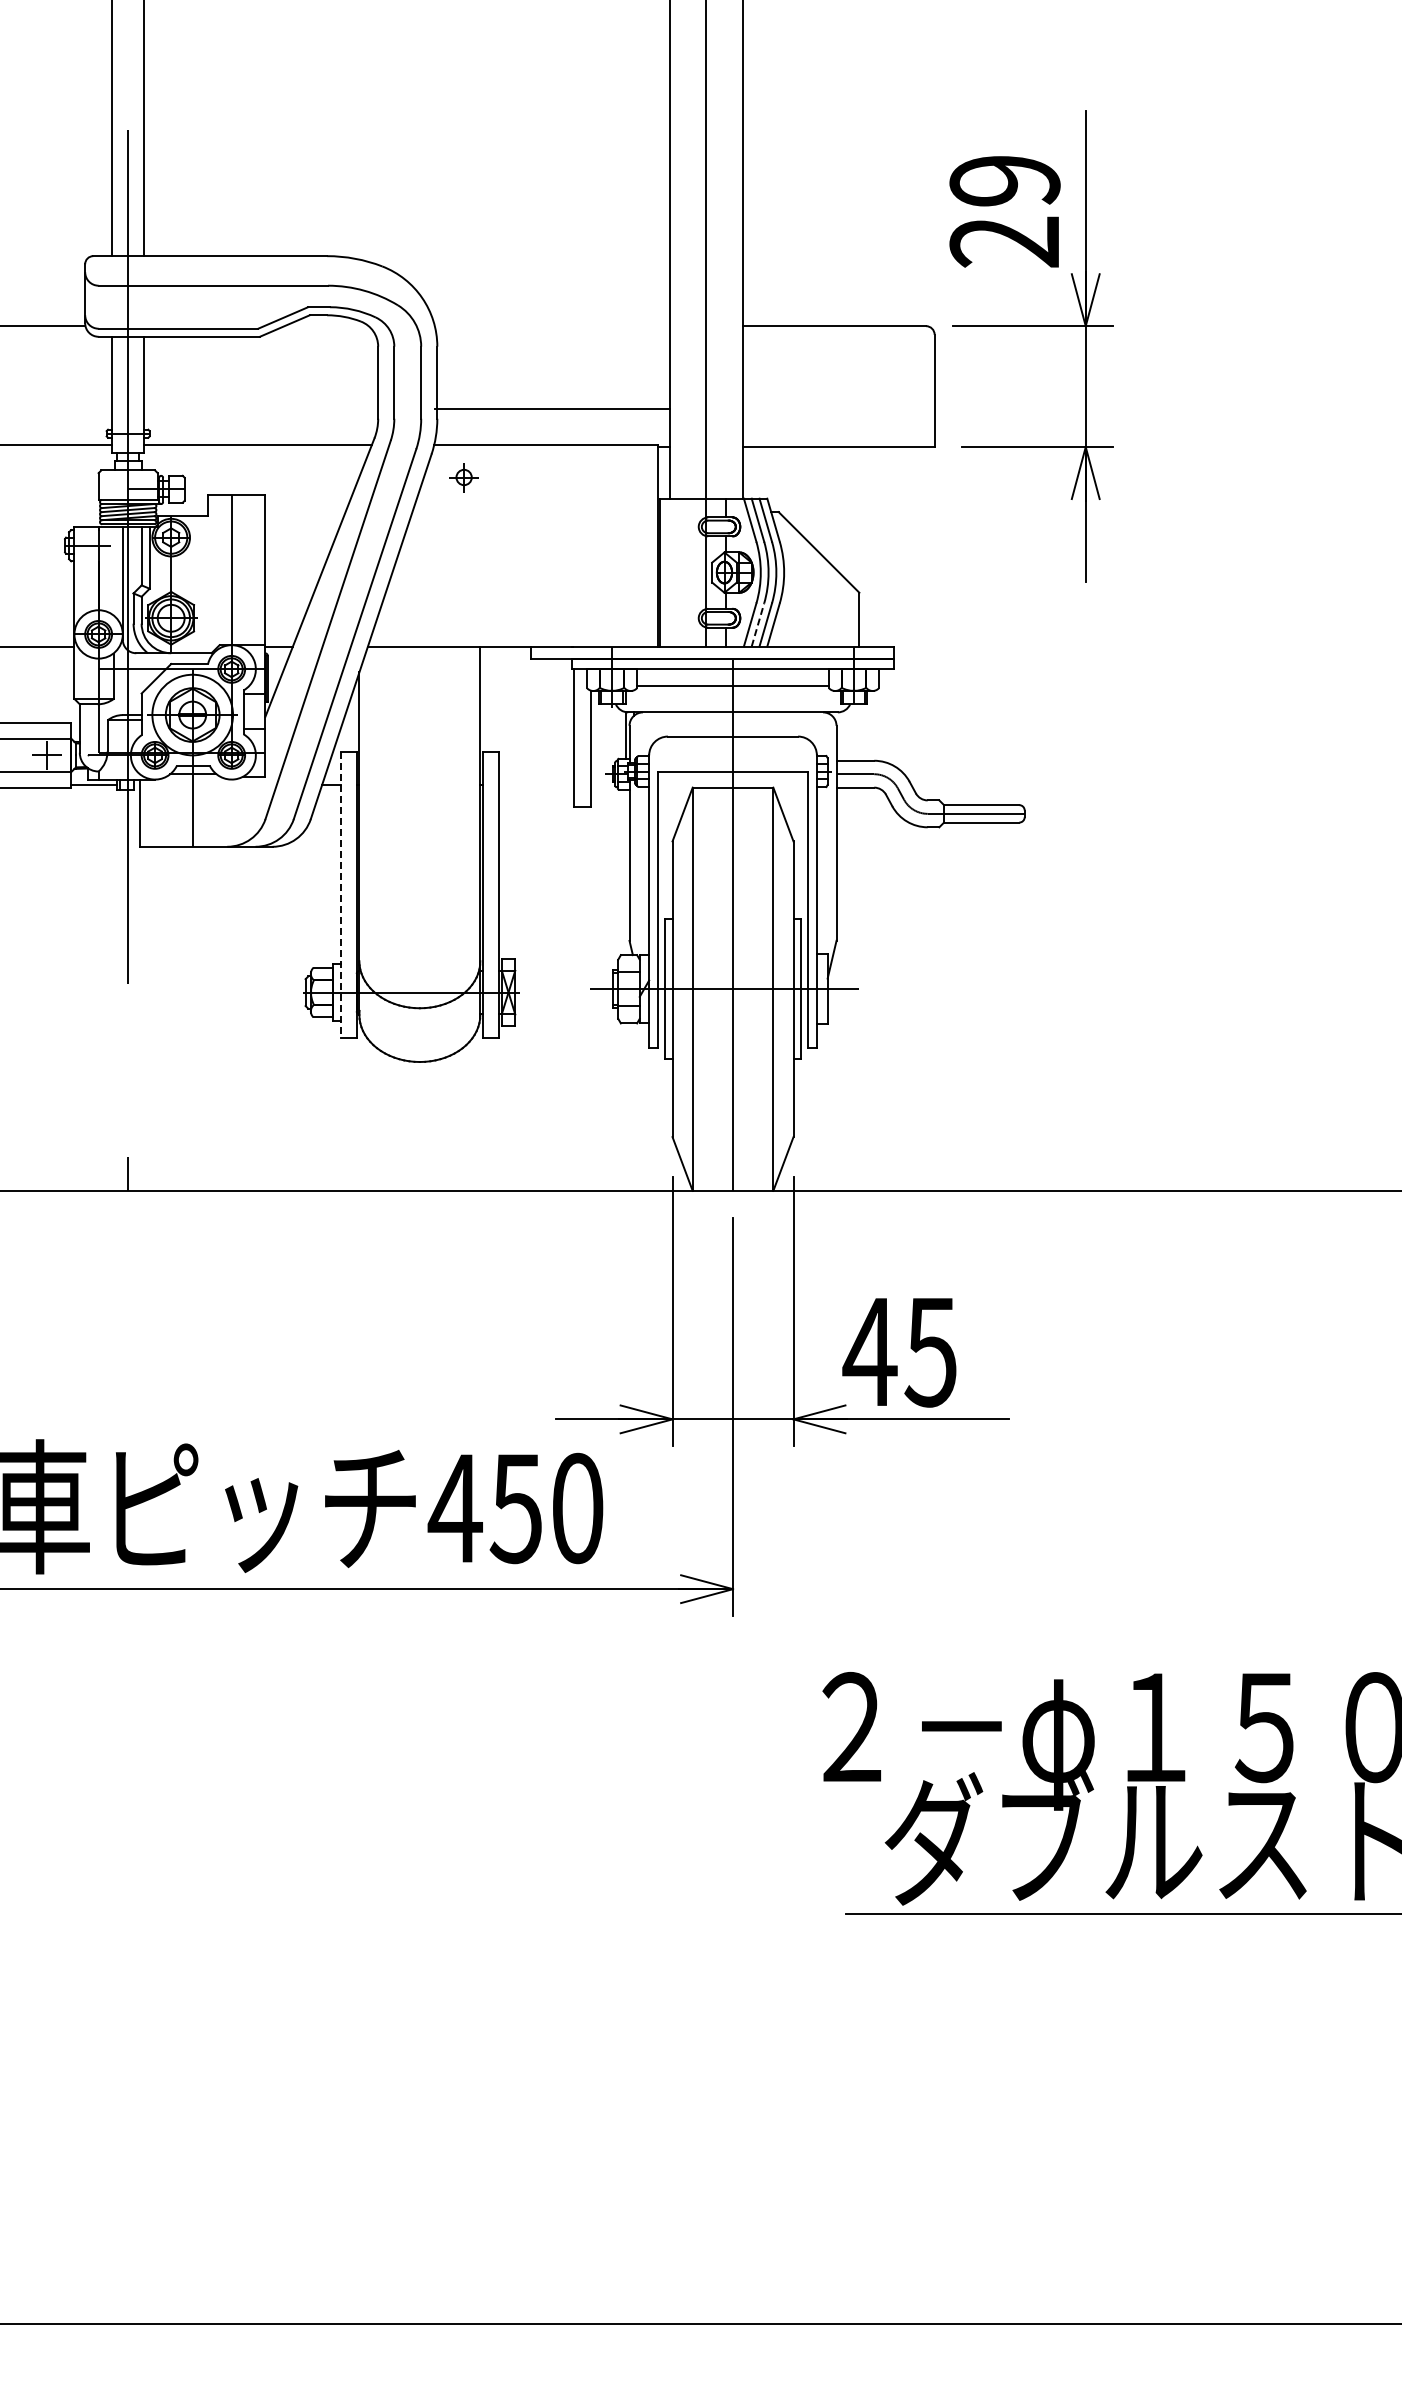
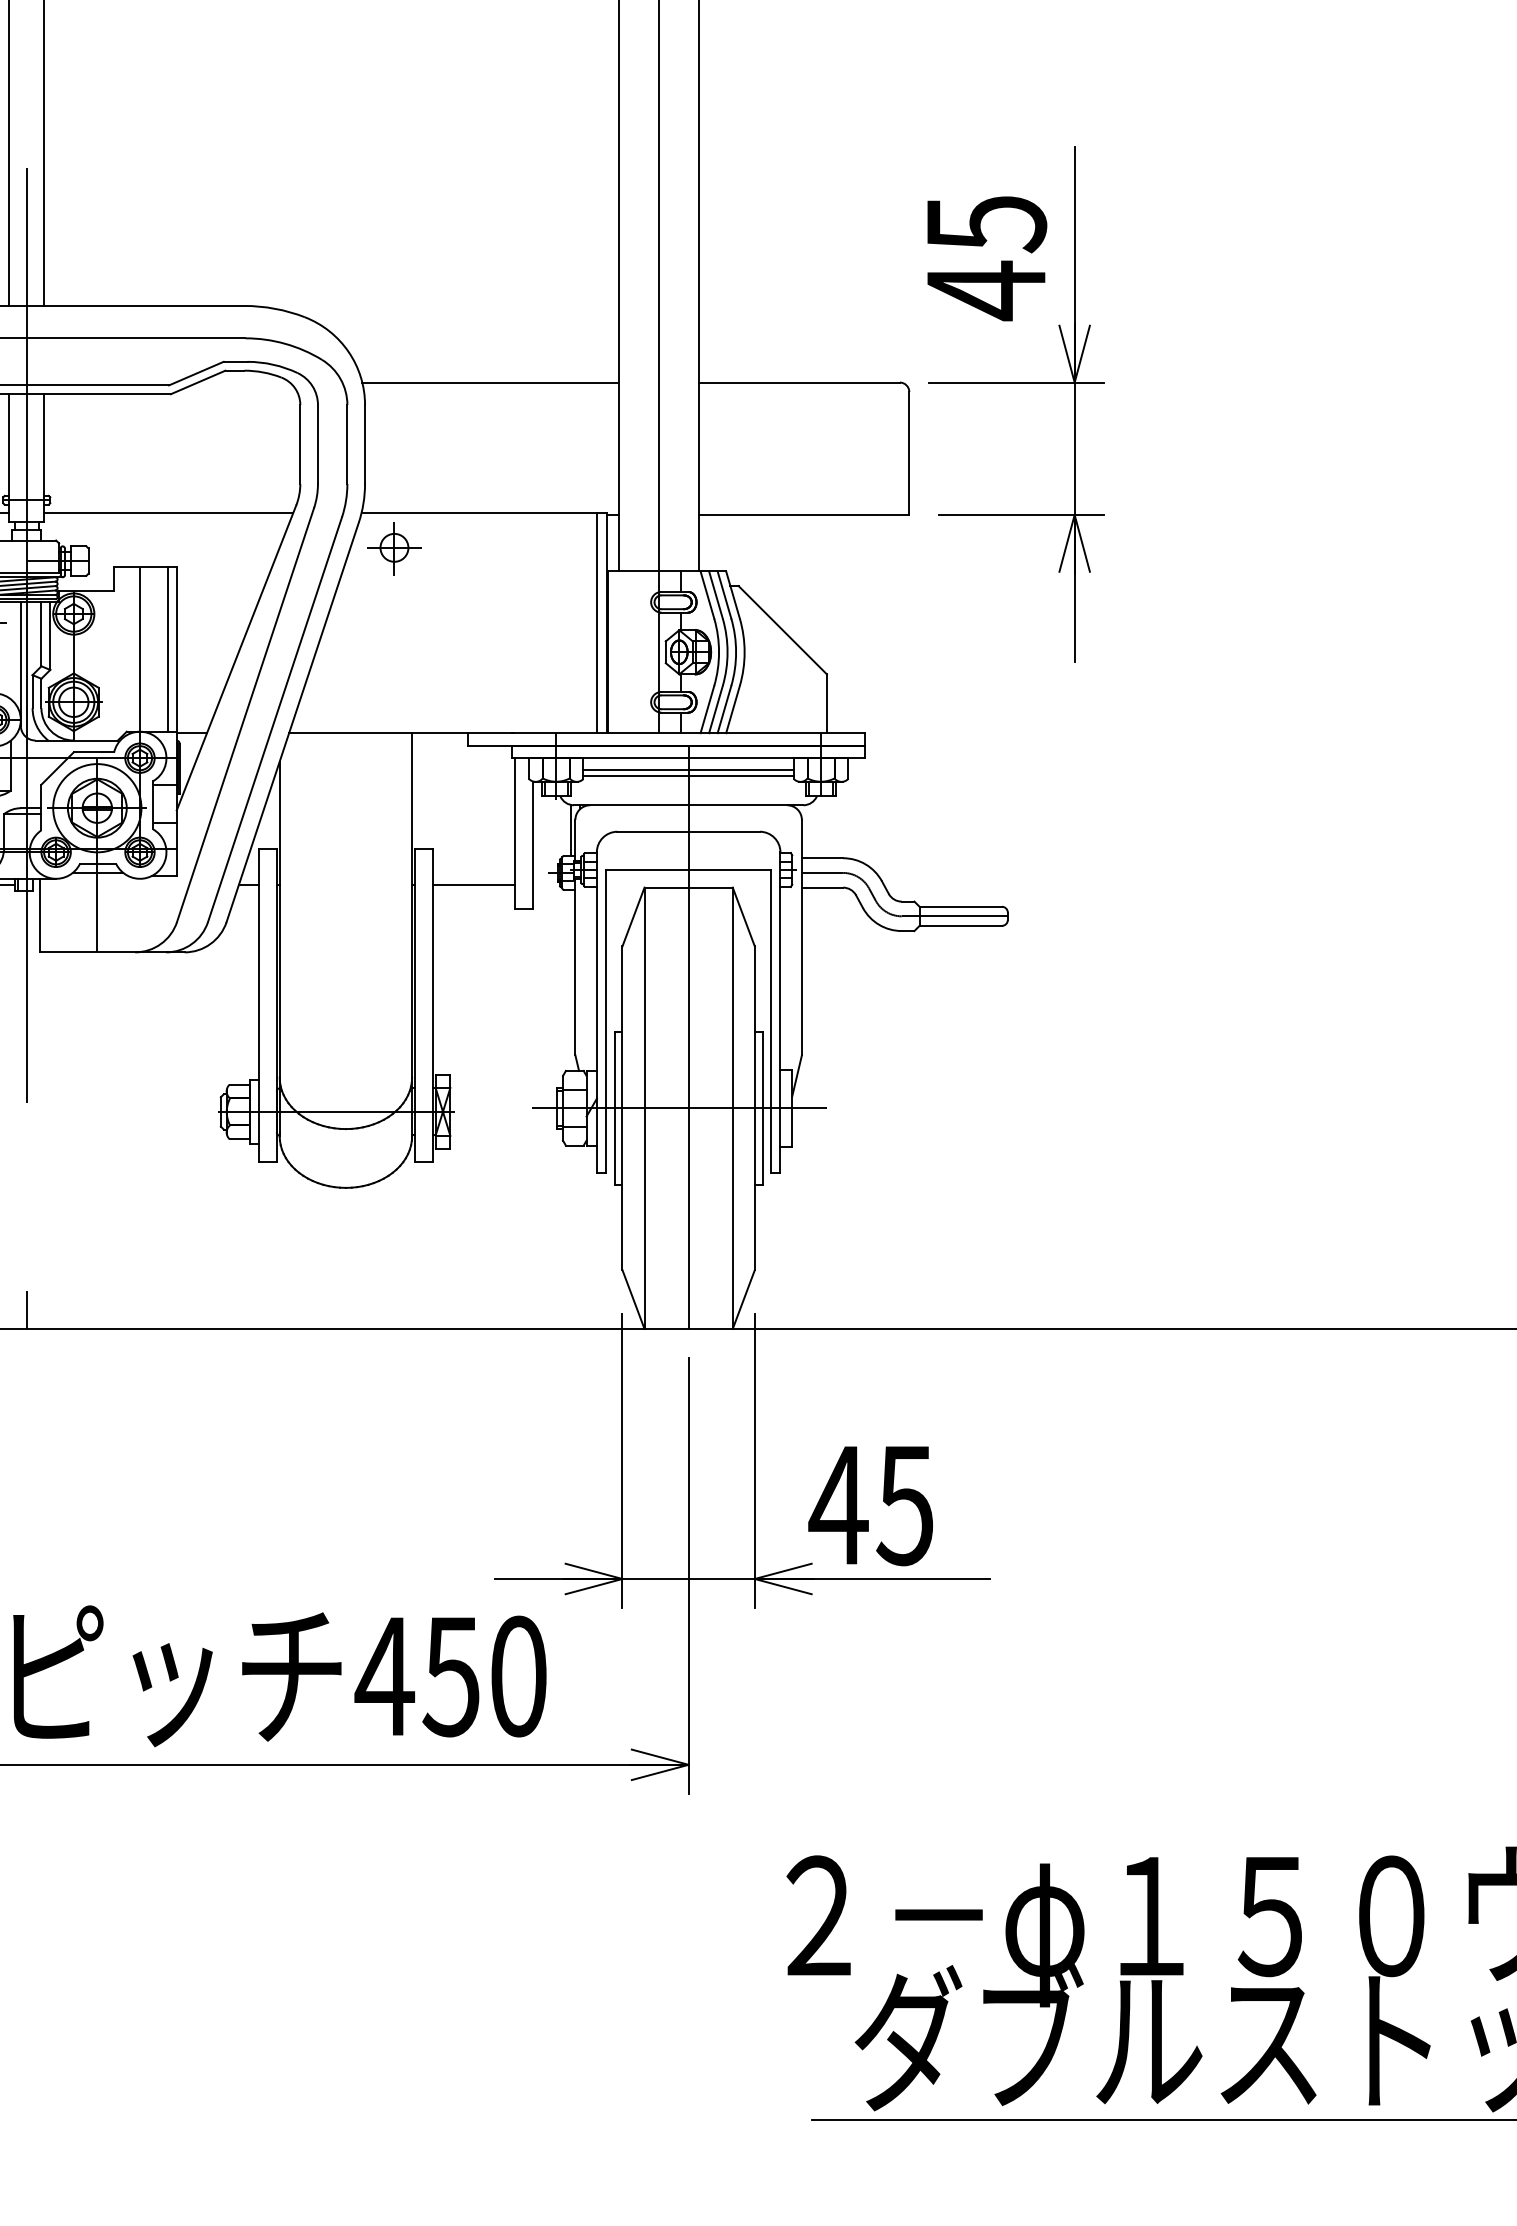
text: (1004, 213) -> (985, 259), 29 -> 45
line: (551, 409) -> (489, 382), moved
part: (463, 477) -> (393, 548), size x1.67
line: (649, 545) -> (597, 622), added
line: (257, 569) -> (168, 648), added
line: (758, 624) -> (716, 709), dashed -> solid
line: (732, 680) -> (688, 770), added
line: (536, 784) -> (473, 884), added
line: (340, 895) -> (259, 1005), dashed -> solid

